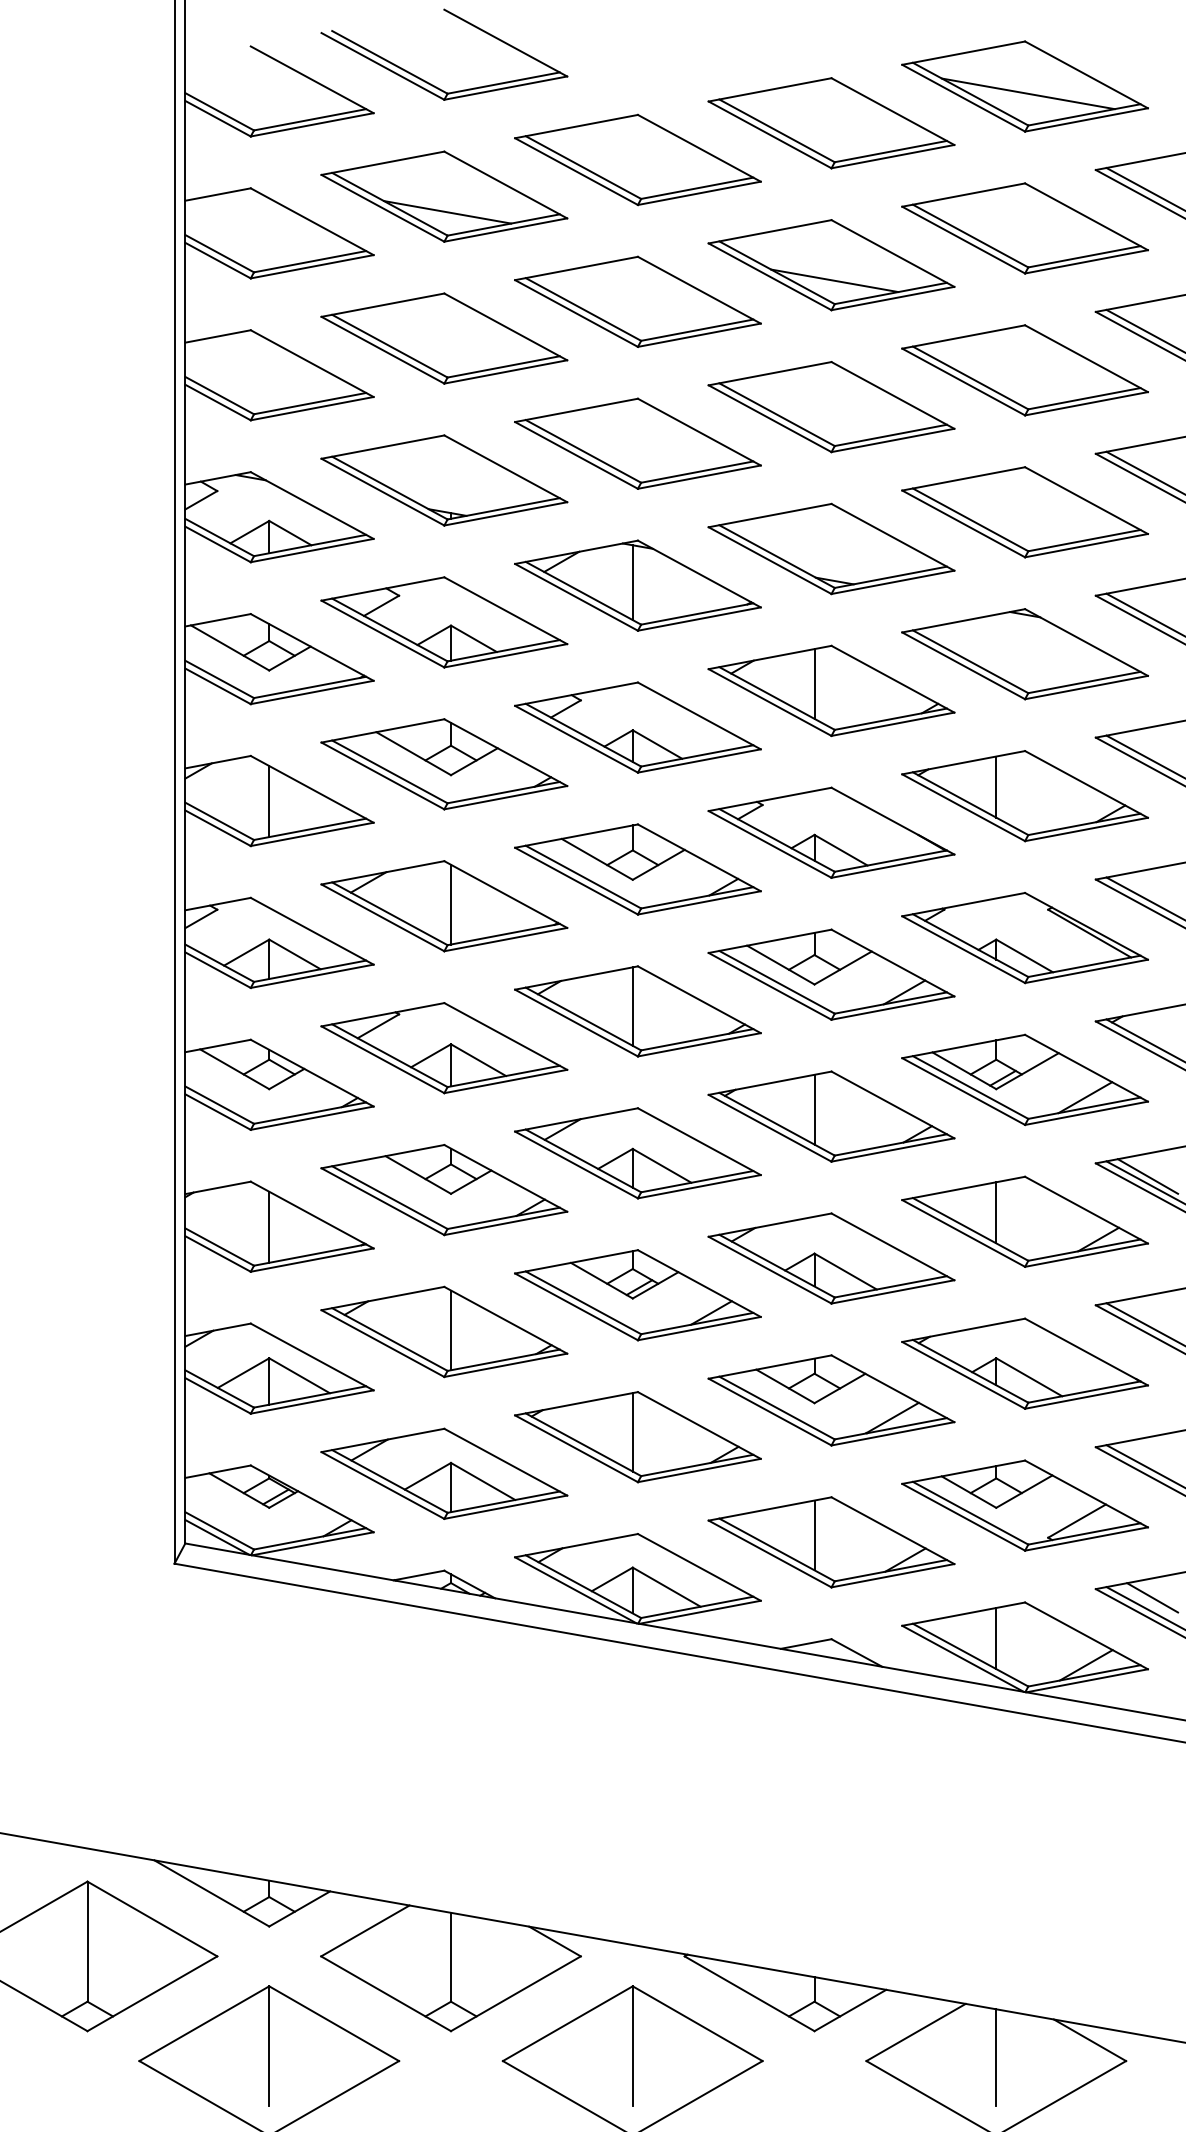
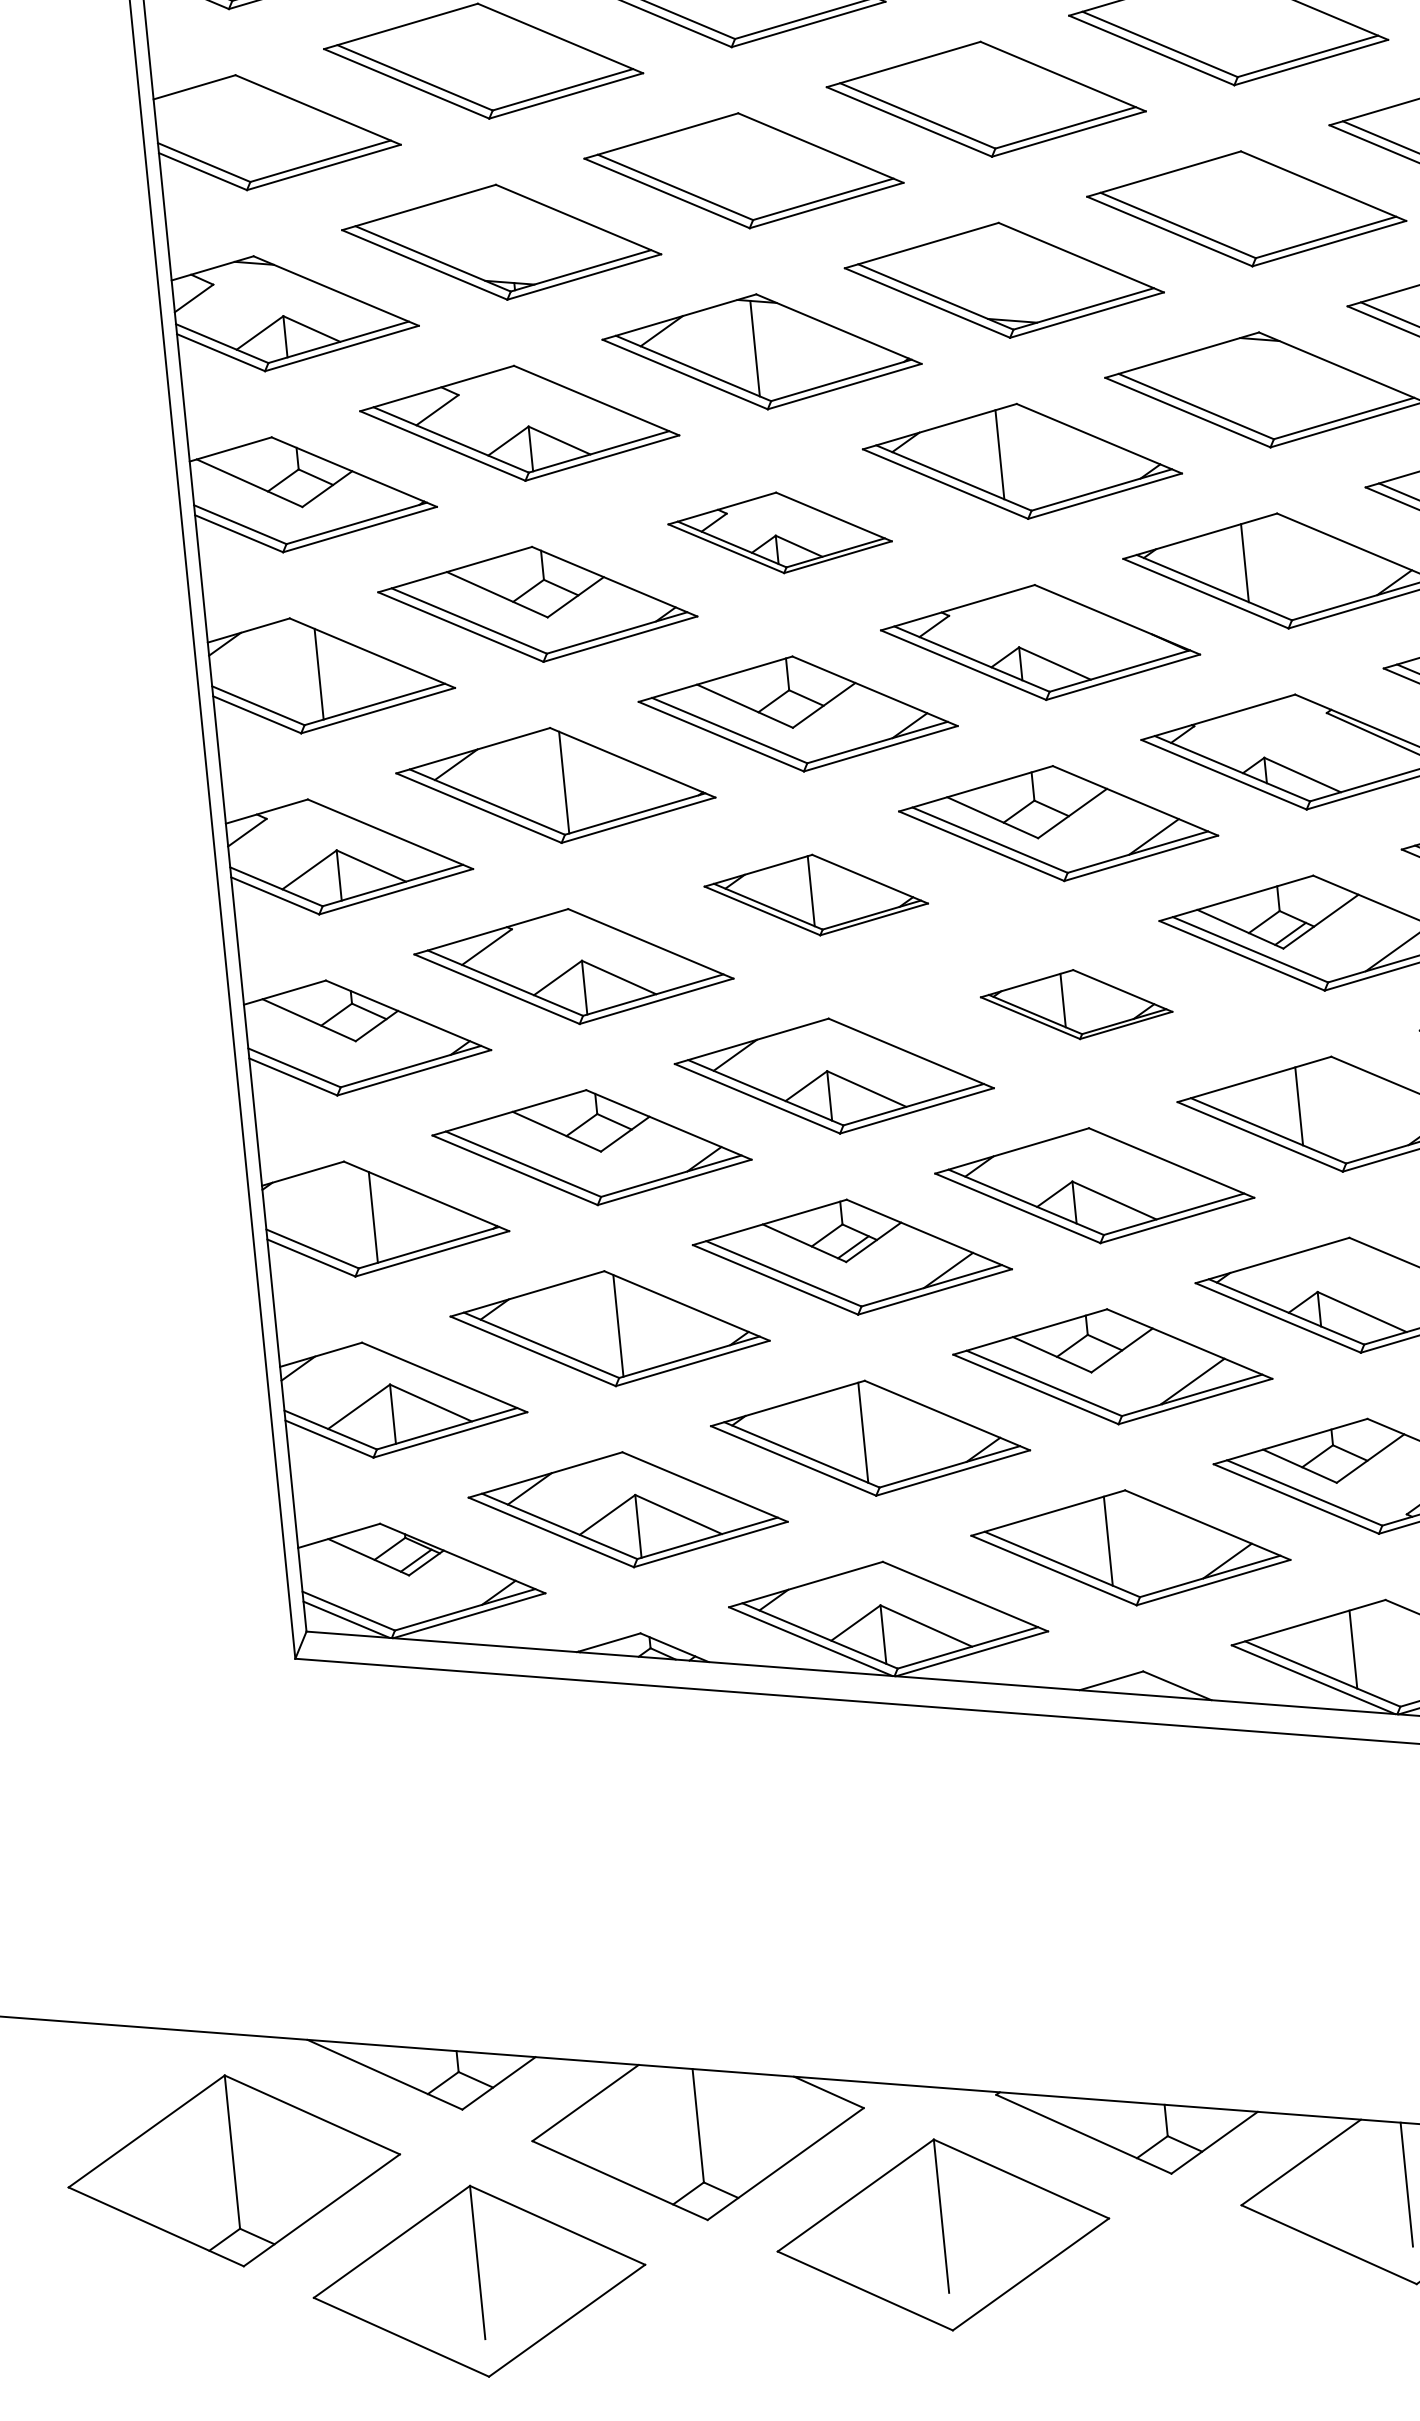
part: (637, 727) -> (779, 532), size x0.7
part: (637, 1011) -> (815, 895), size x0.7
part: (831, 1116) -> (1076, 1004), size x0.6

